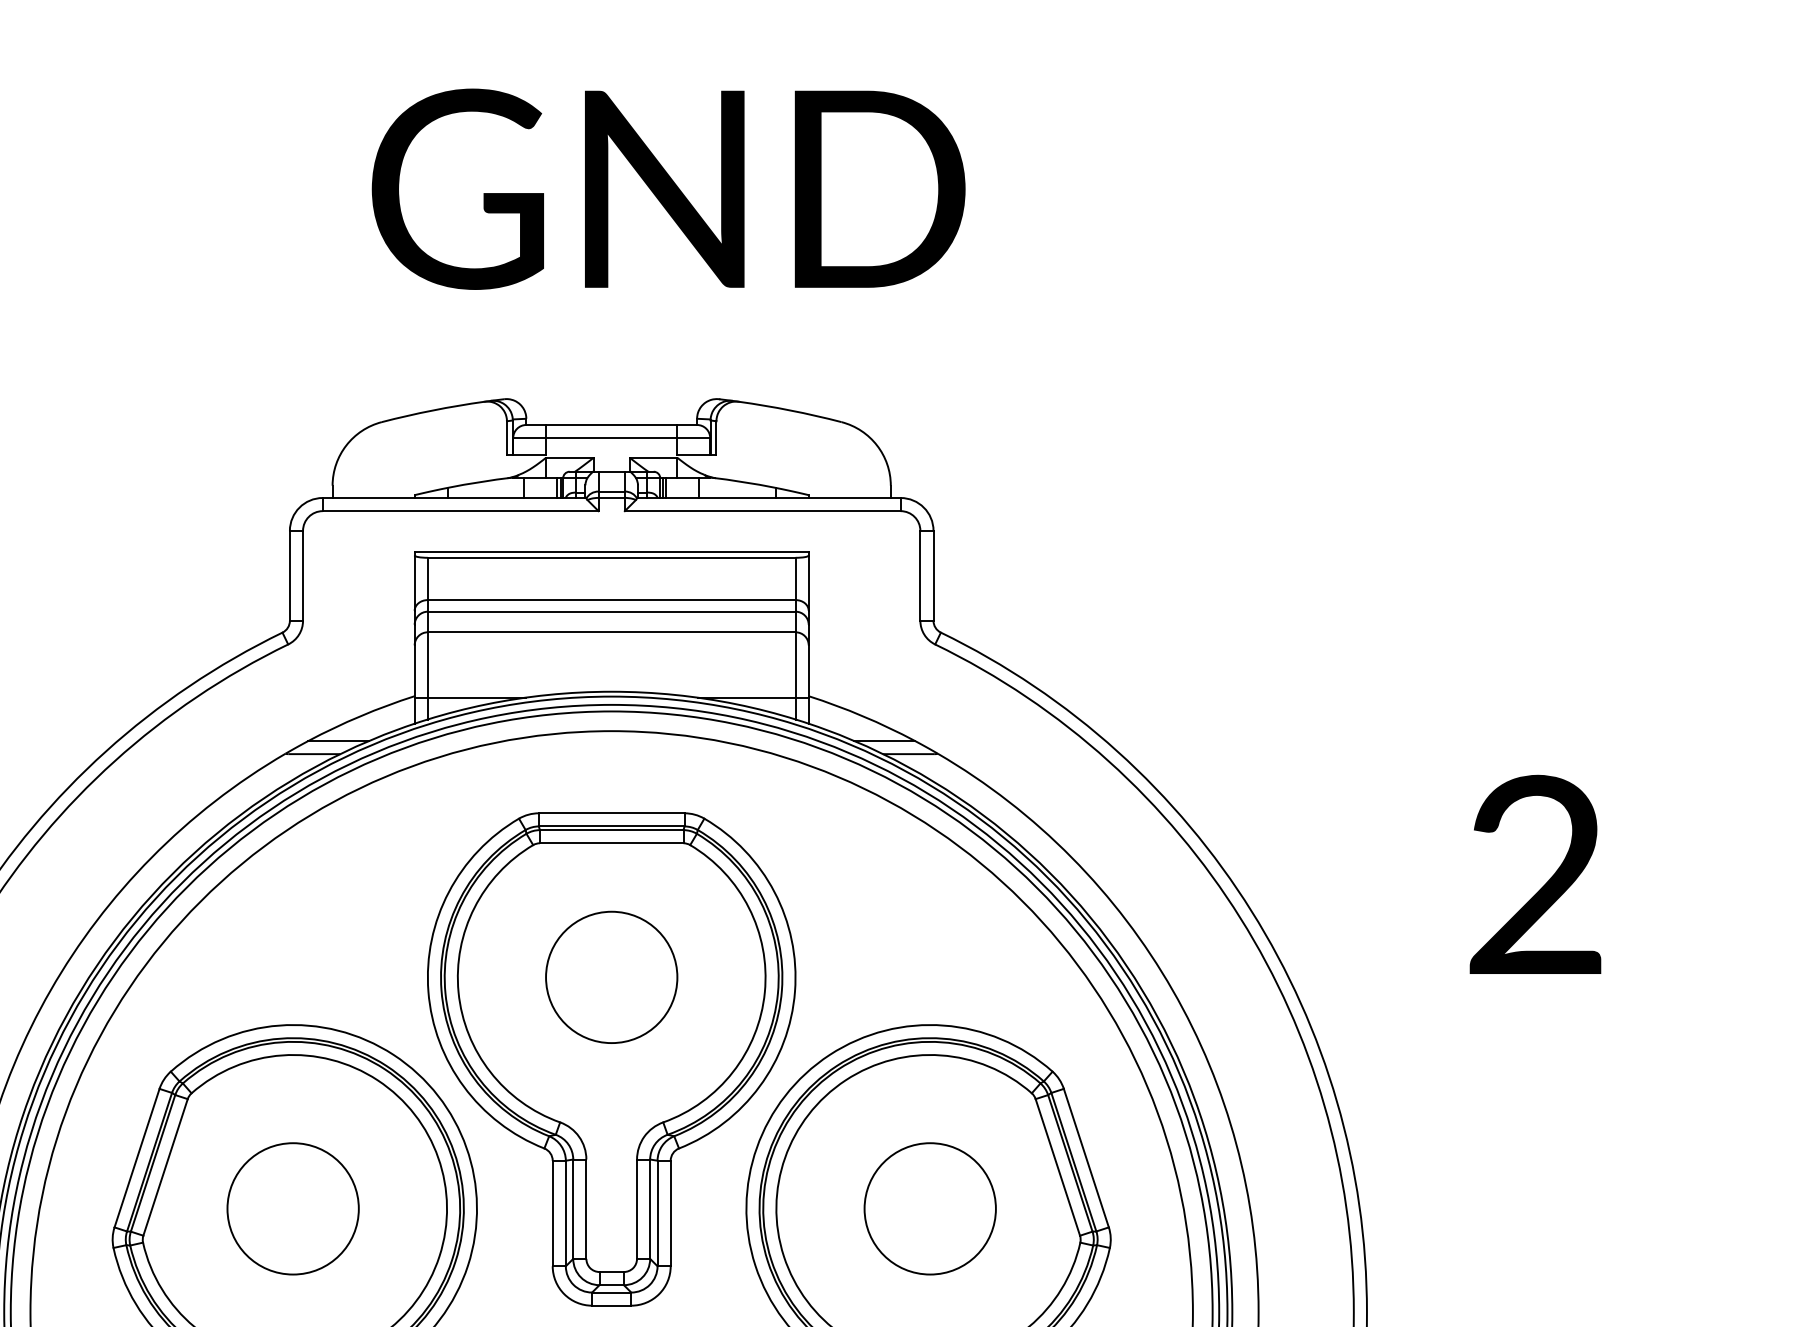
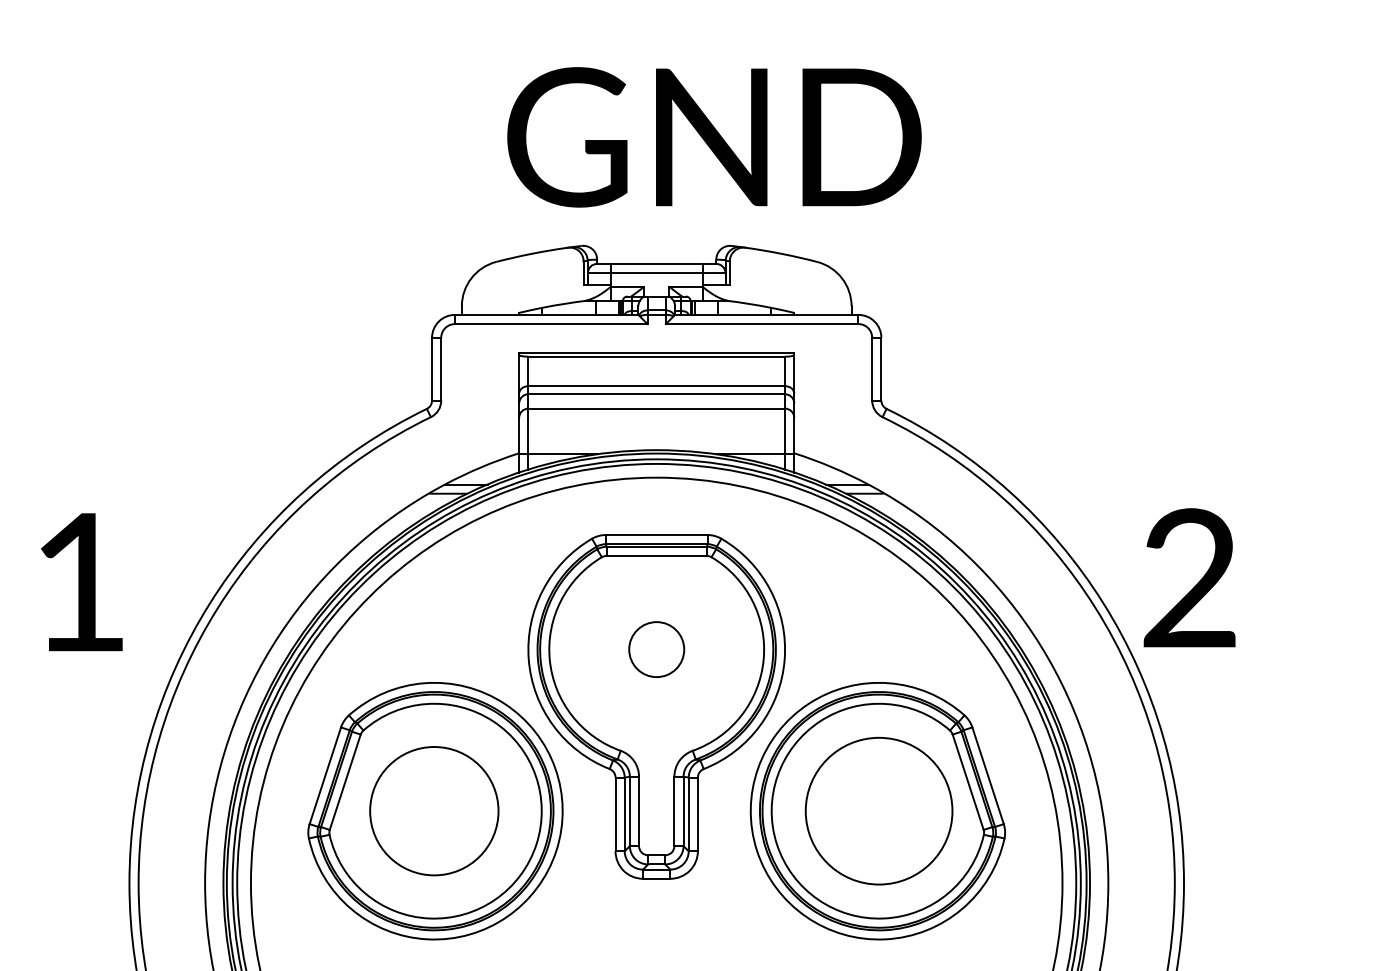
text: (668, 189) -> (714, 137), moved
text: (1535, 874) -> (1189, 577), moved
circle: (611, 977) -> (656, 649), size x0.6
circle: (293, 1209) -> (434, 811), size x1.4
circle: (929, 1209) -> (878, 811), size x1.6

